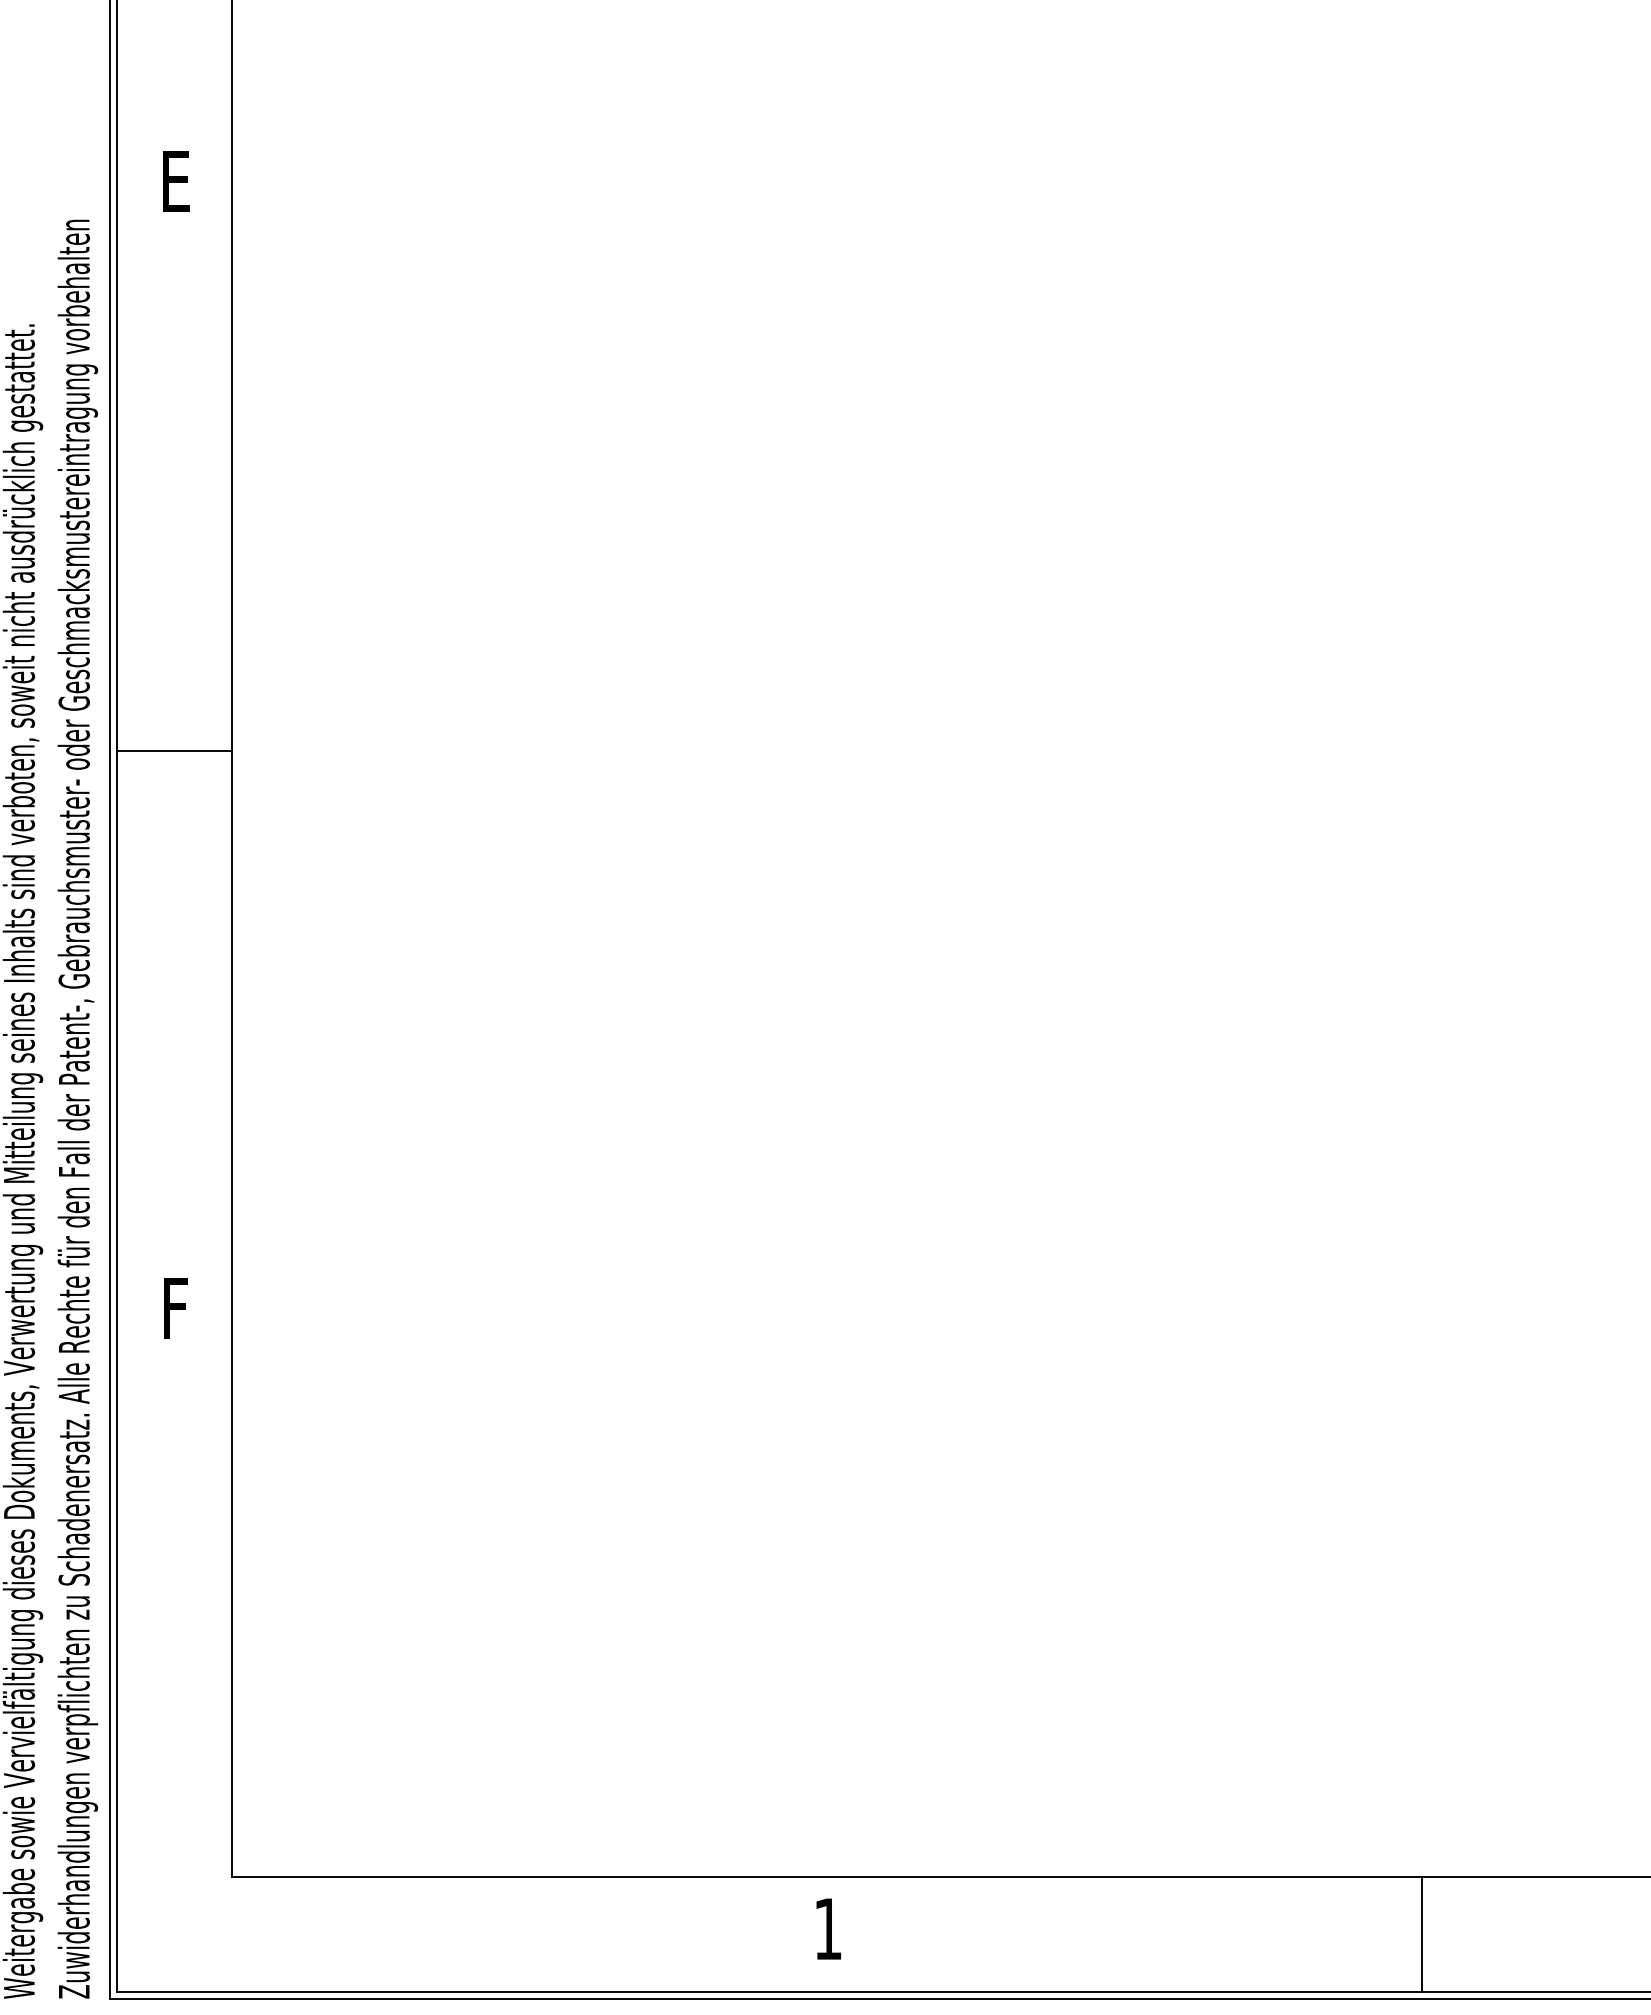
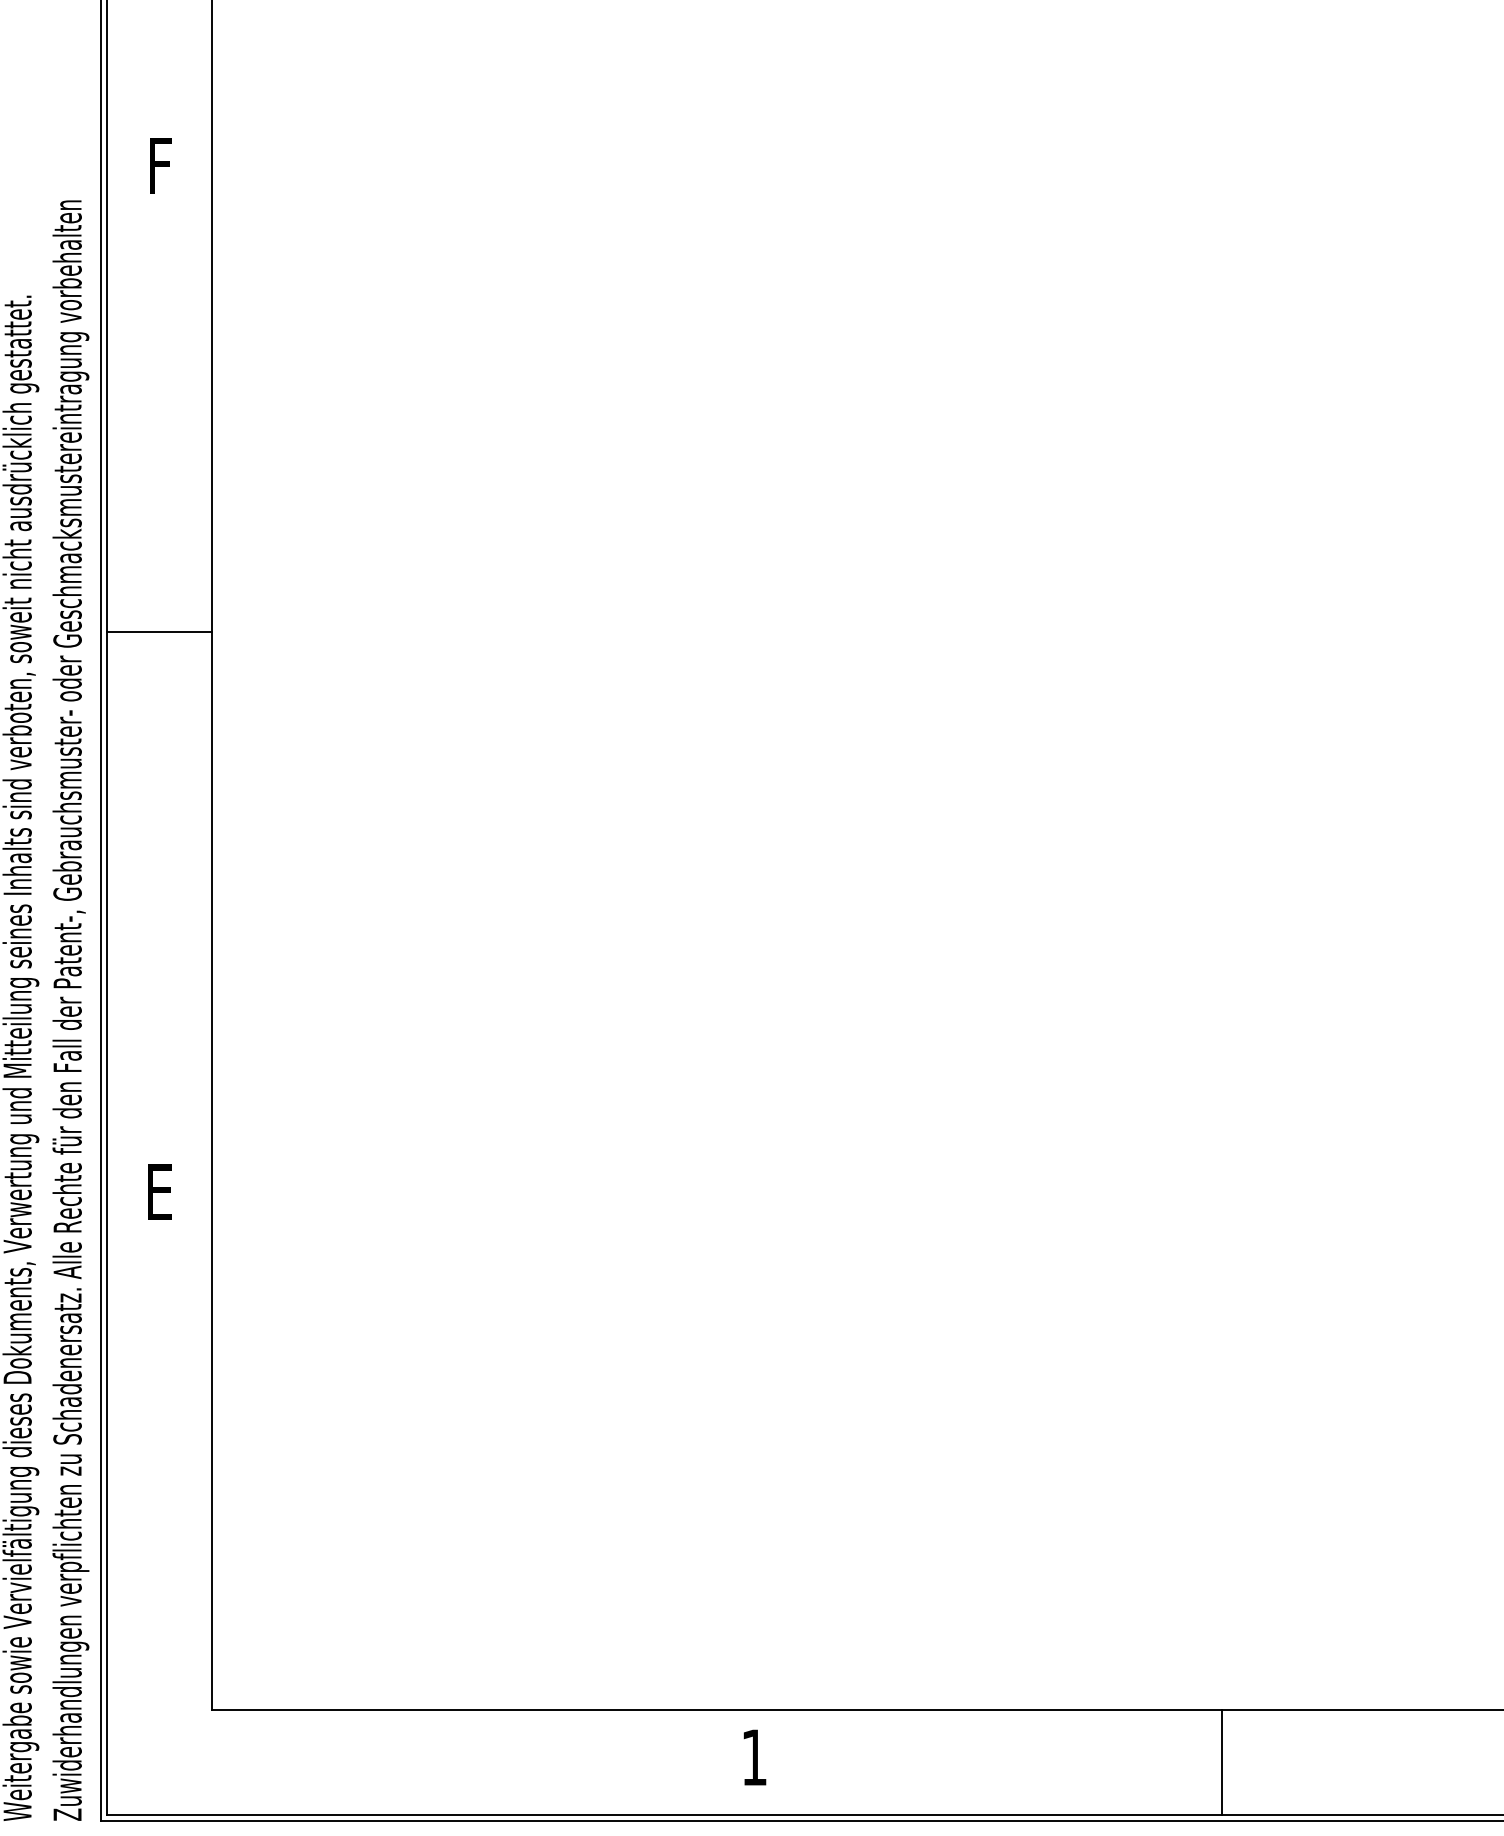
text: (176, 181) -> (160, 165), E -> F
line: (174, 750) -> (158, 631), moved
text: (175, 1308) -> (159, 1192), F -> E
line: (1421, 1934) -> (1222, 1762), moved

